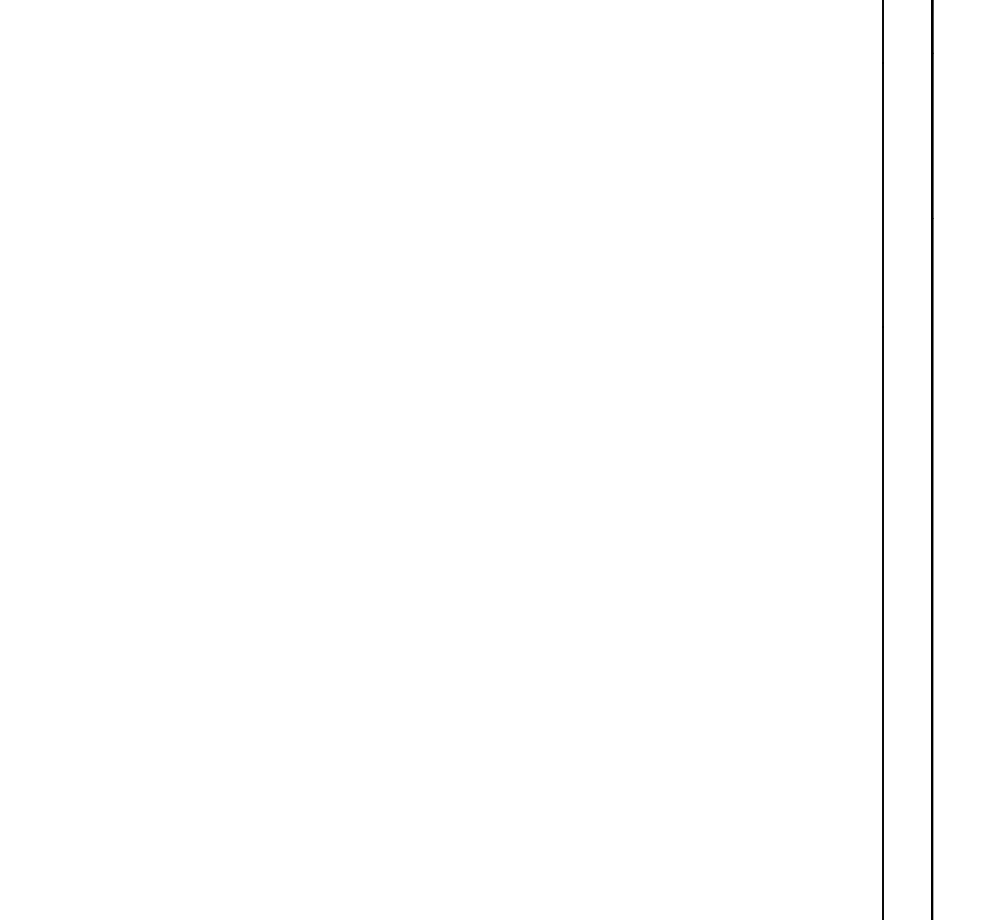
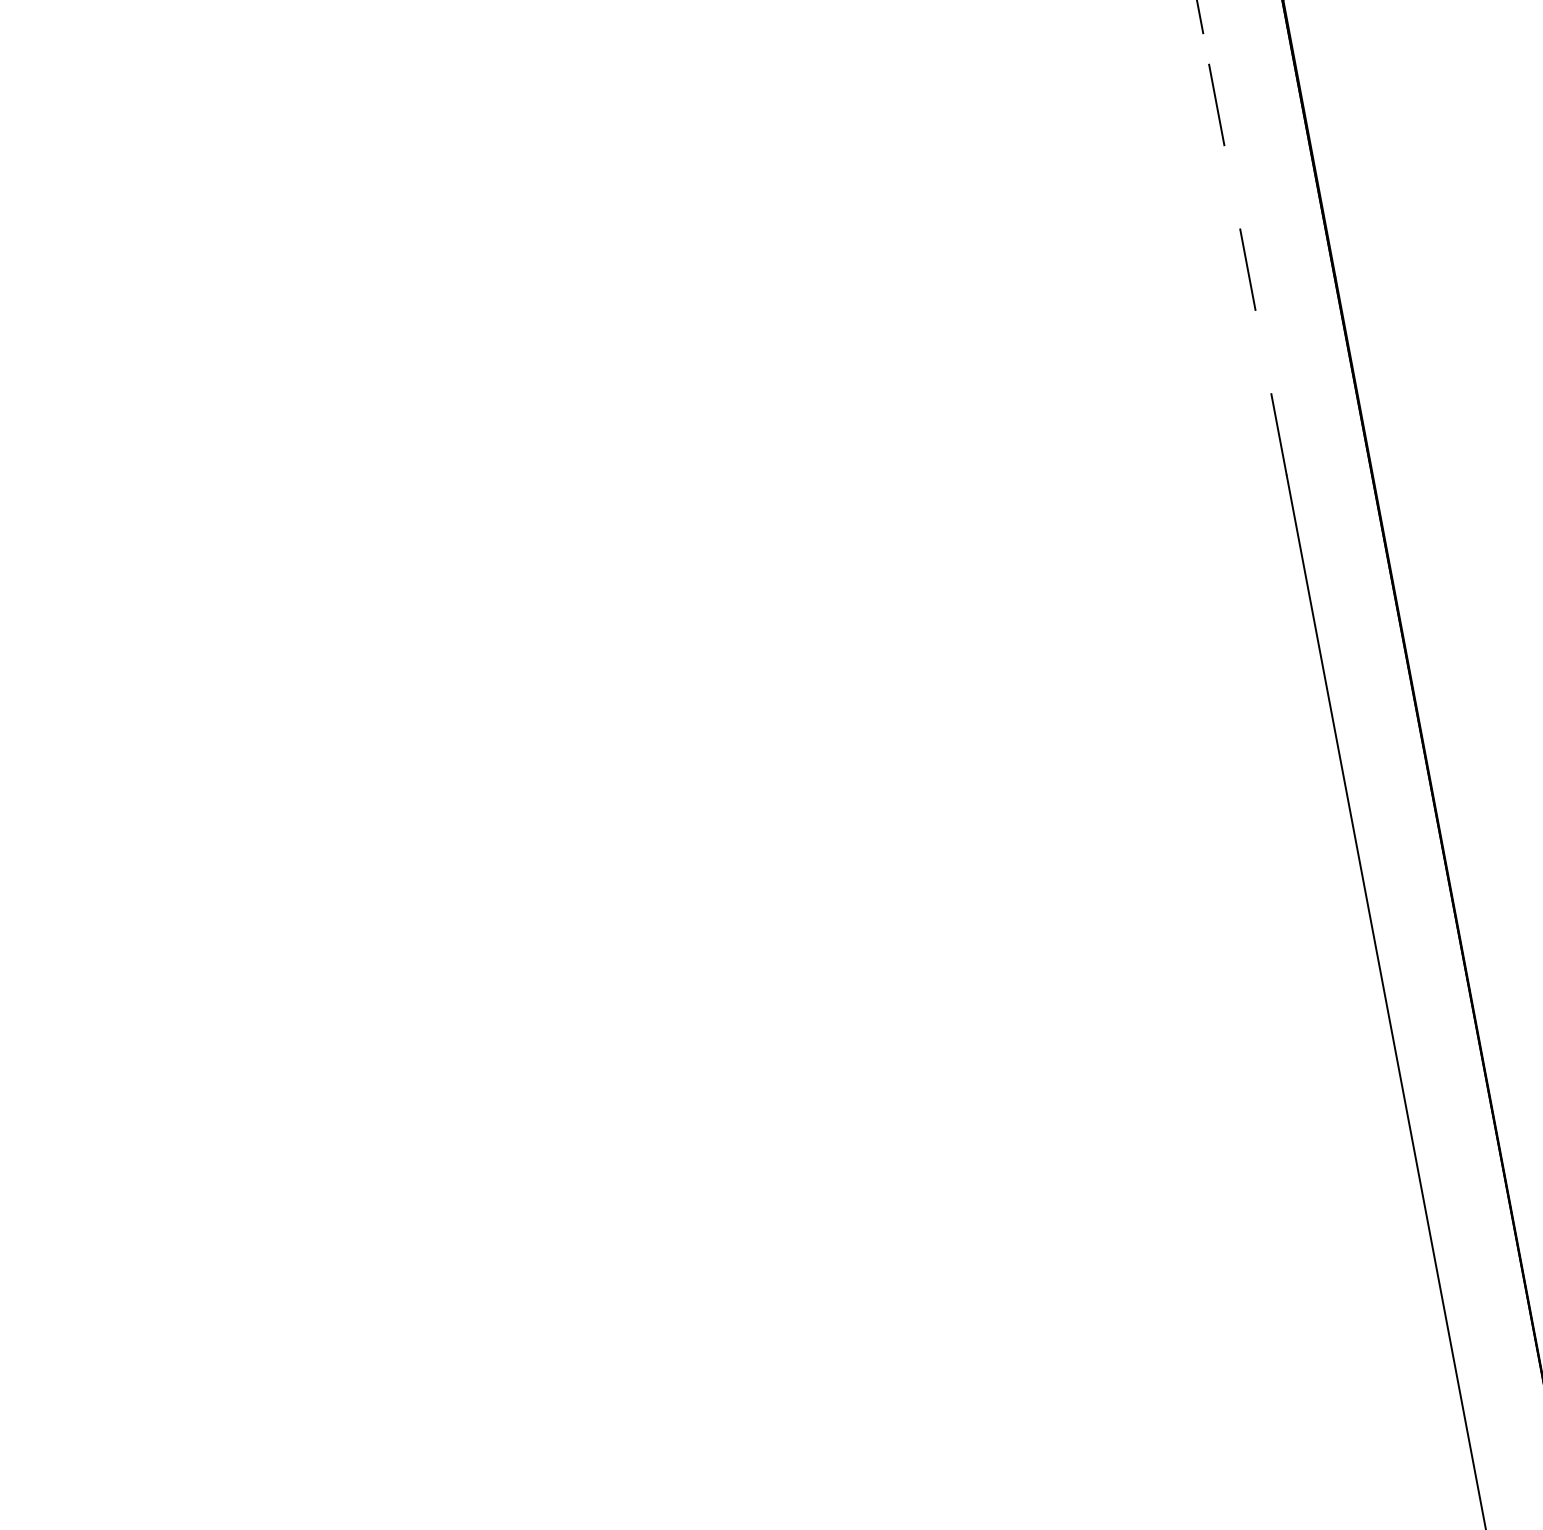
line: (883, 195) -> (1245, 254), solid -> dashed

